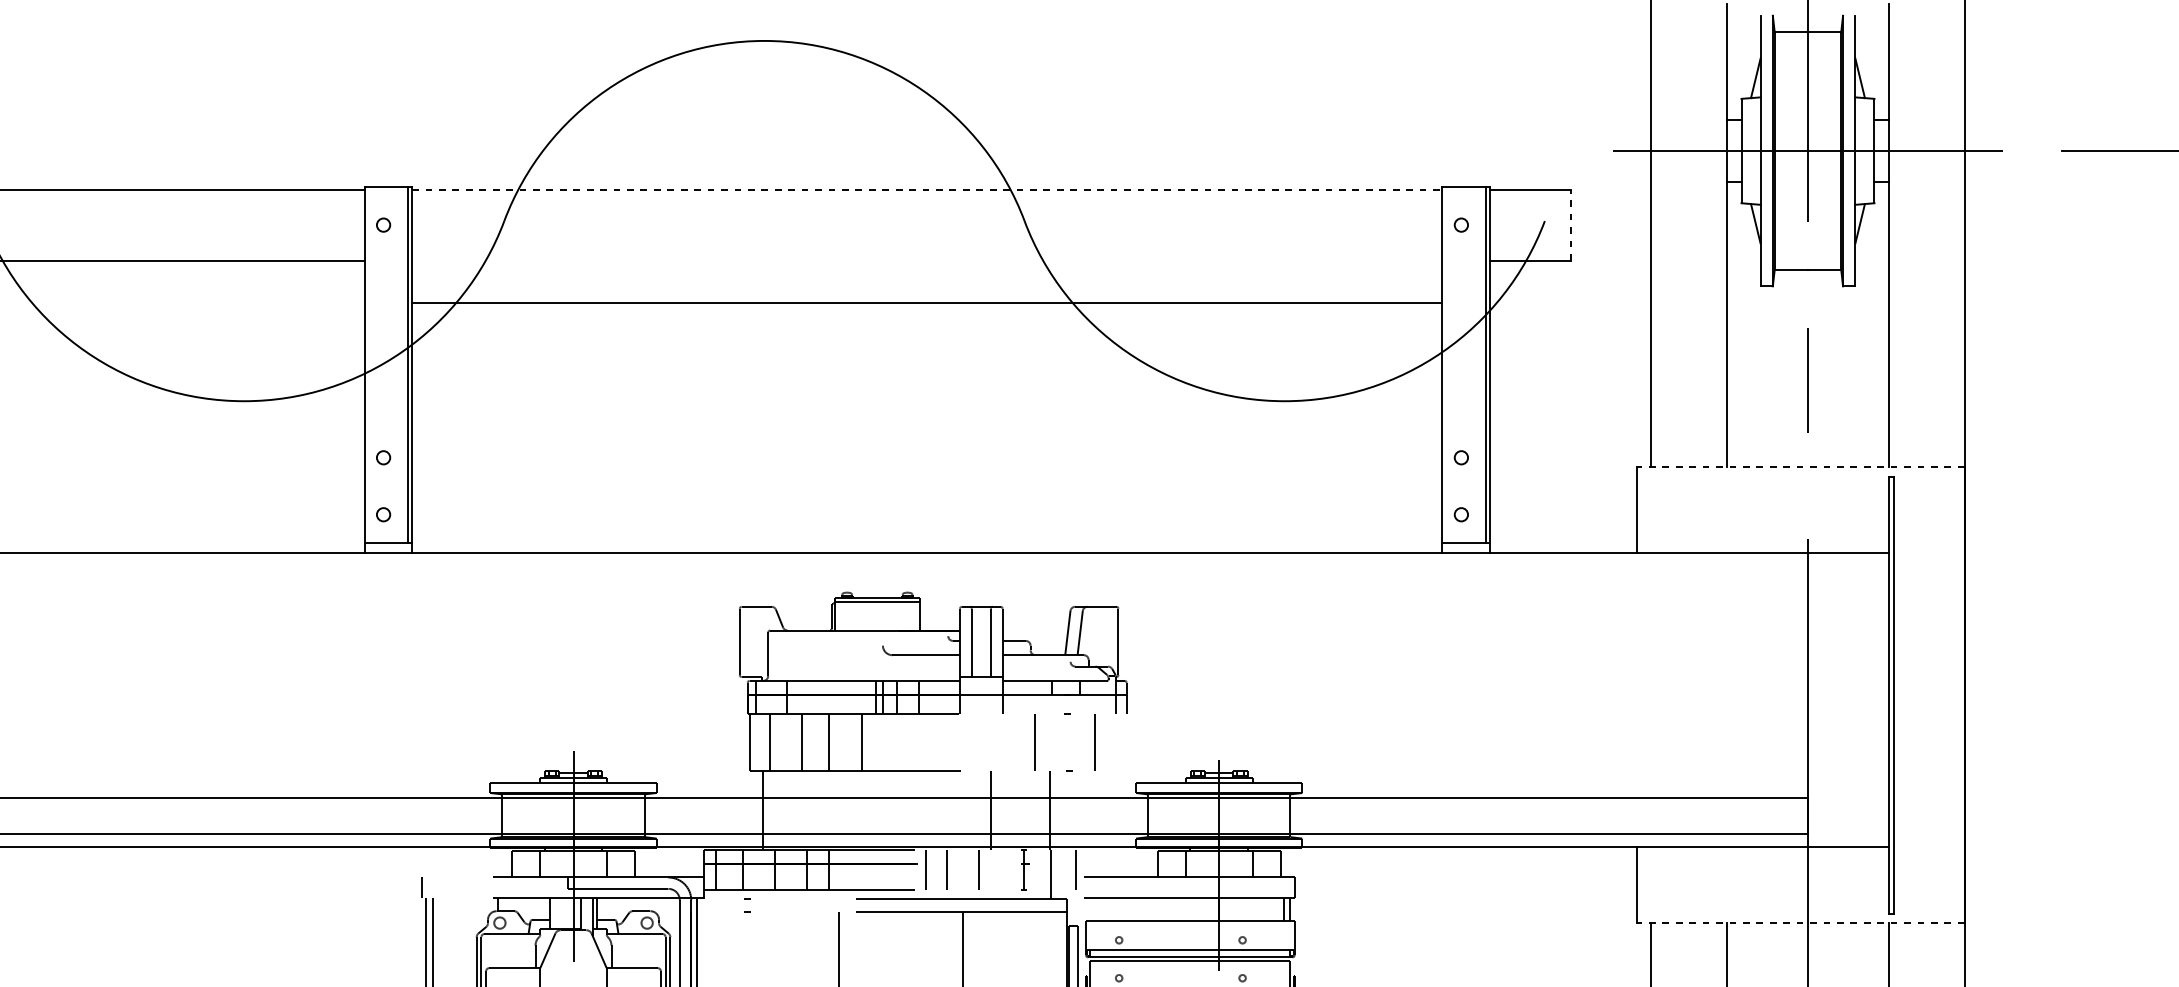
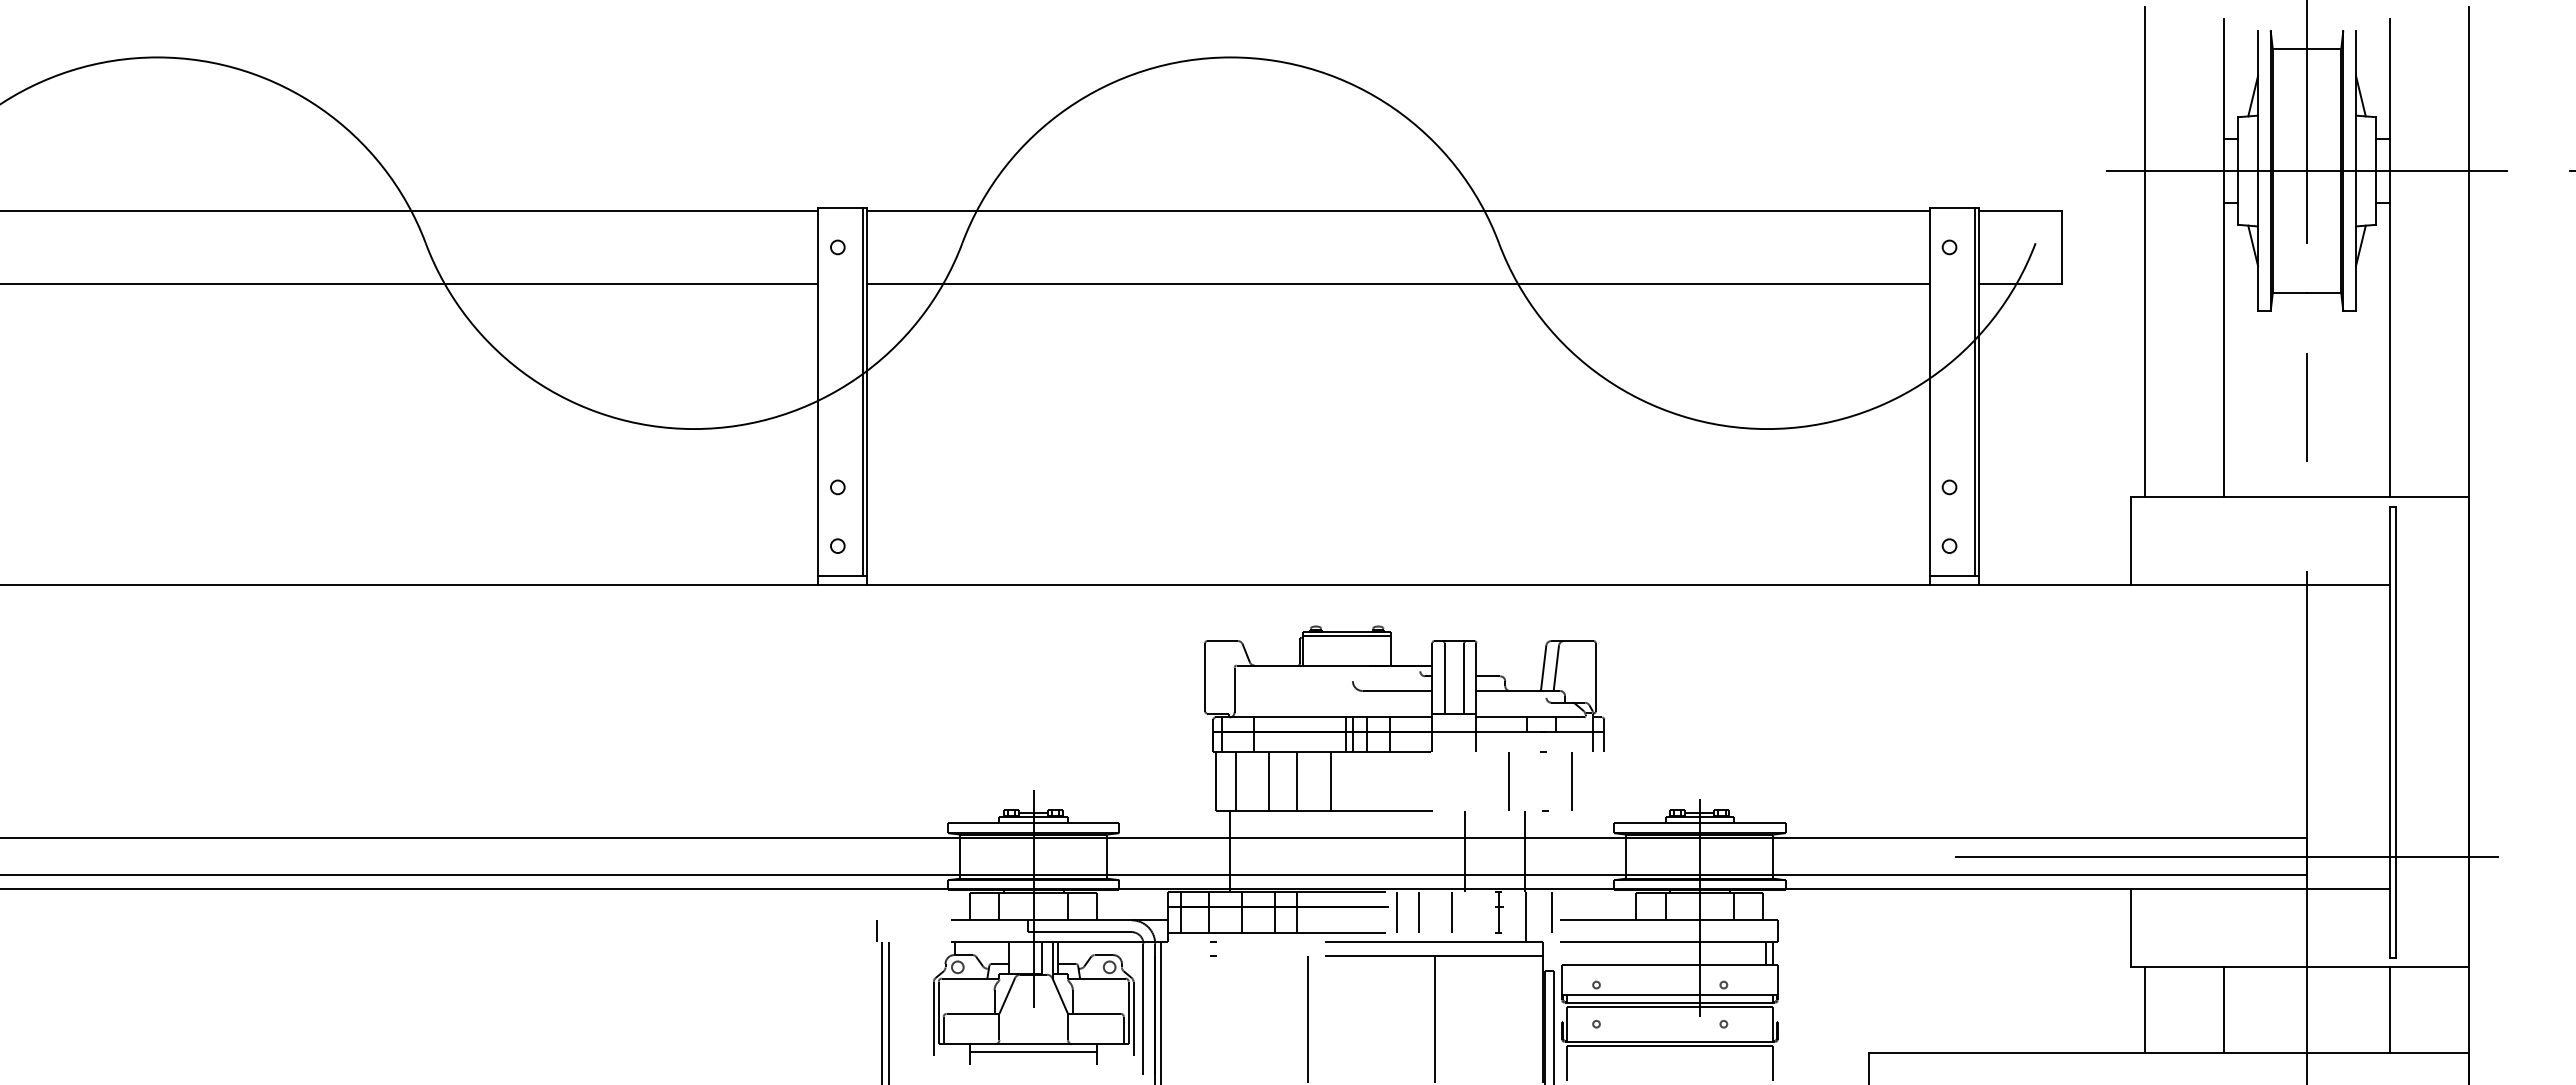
line: (928, 189) -> (1399, 210), dashed -> solid
line: (1570, 225) -> (2062, 247), dashed -> solid
line: (927, 303) -> (1398, 284), moved
line: (1800, 467) -> (2299, 497), dashed -> solid
line: (1703, 815) -> (2199, 856), added
line: (1800, 923) -> (2299, 967), dashed -> solid

